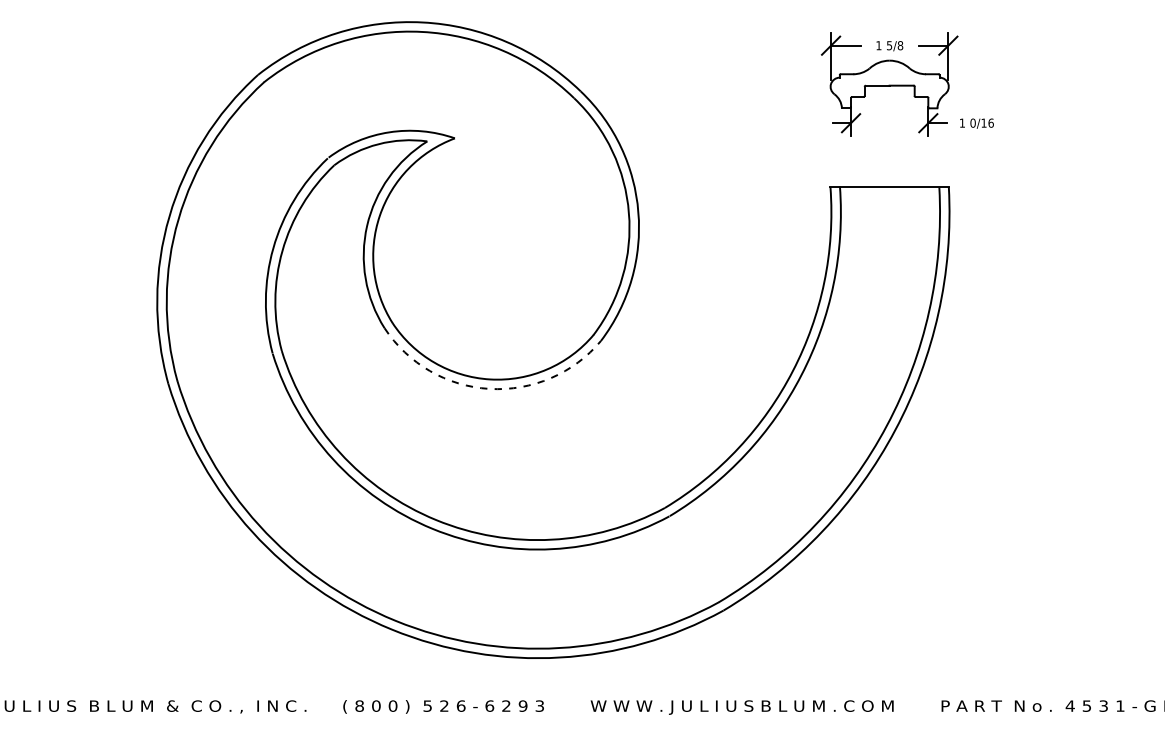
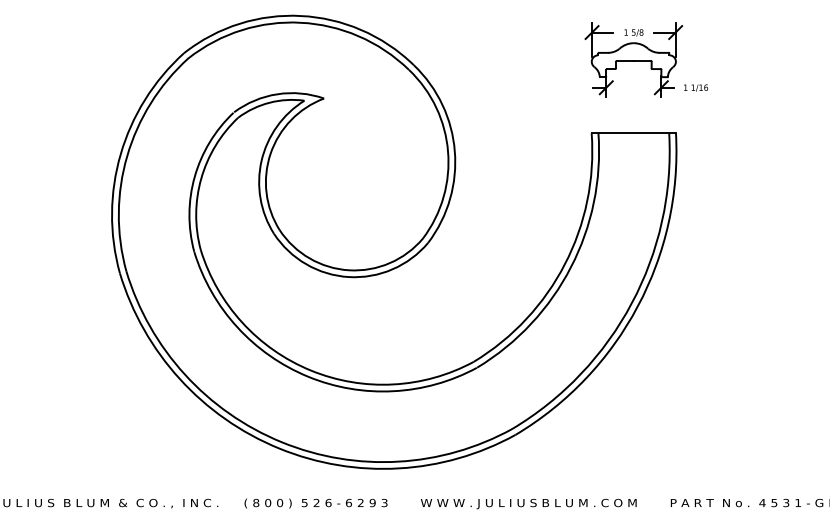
text: (972, 122) -> (692, 87), 0/16 -> 1/16
arc: (489, 388) -> (348, 276), dashed -> solid

